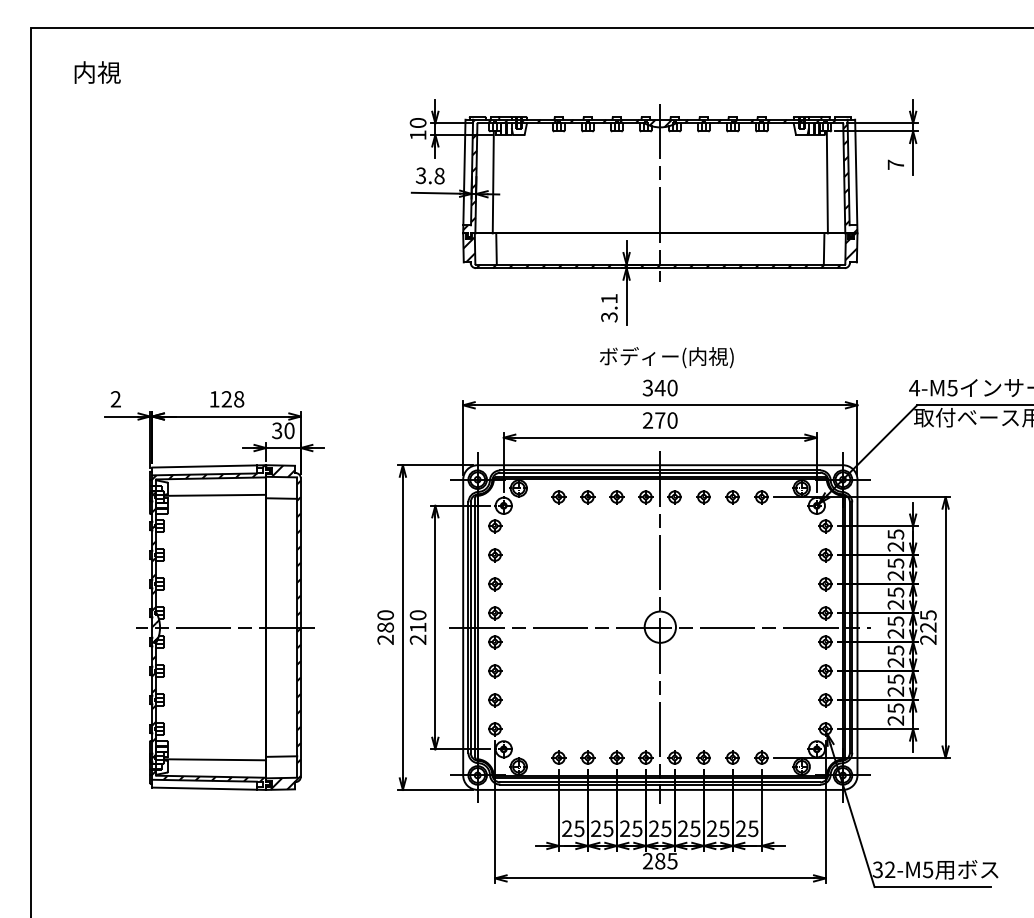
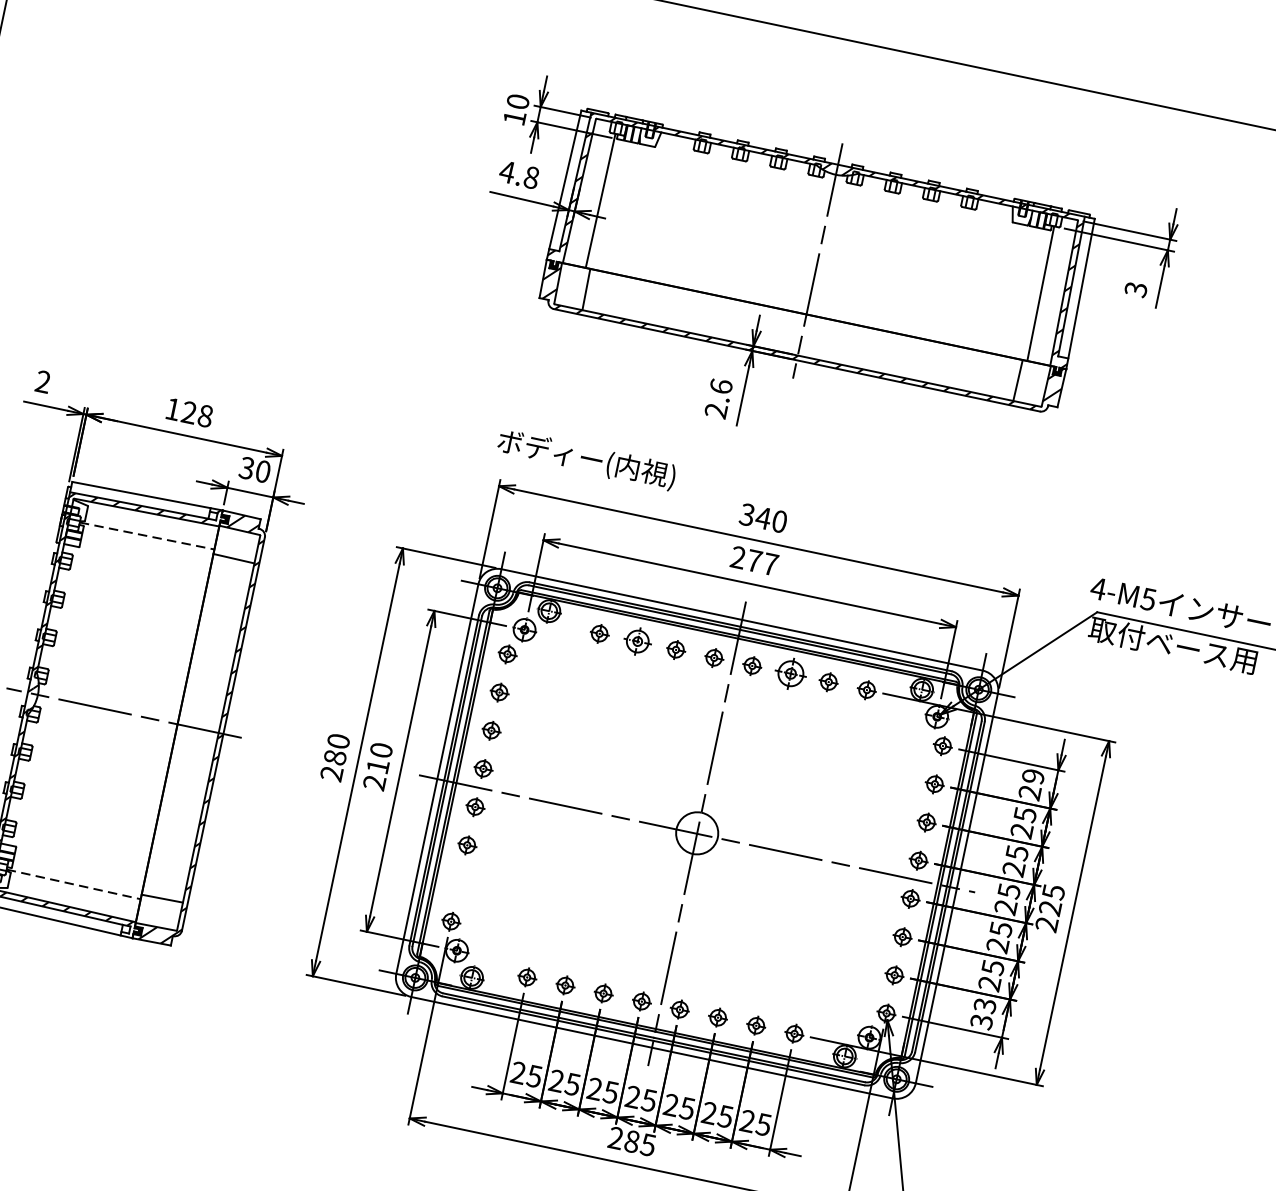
text: (895, 164) -> (1135, 288), 7 -> 3
text: (420, 175) -> (506, 171), 3.8 -> 4.8
text: (609, 307) -> (718, 397), 3.1 -> 2.6
text: (666, 357) -> (586, 459), moved
text: (672, 420) -> (770, 564), 270 -> 277
line: (215, 495) -> (147, 536), solid -> dashed
part: (587, 497) -> (637, 642), size x1.4
part: (703, 497) -> (790, 674), size x1.6
text: (895, 534) -> (1032, 776), 25 -> 29
part: (495, 700) -> (459, 884), removed
text: (895, 714) -> (982, 1013), 25 -> 33
line: (215, 759) -> (74, 884), solid -> dashed

